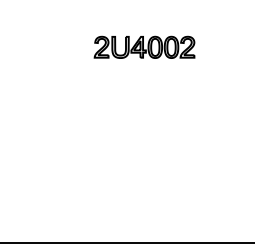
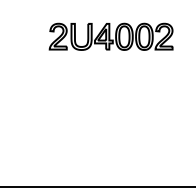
part: (144, 46) -> (111, 35), size x1.6

